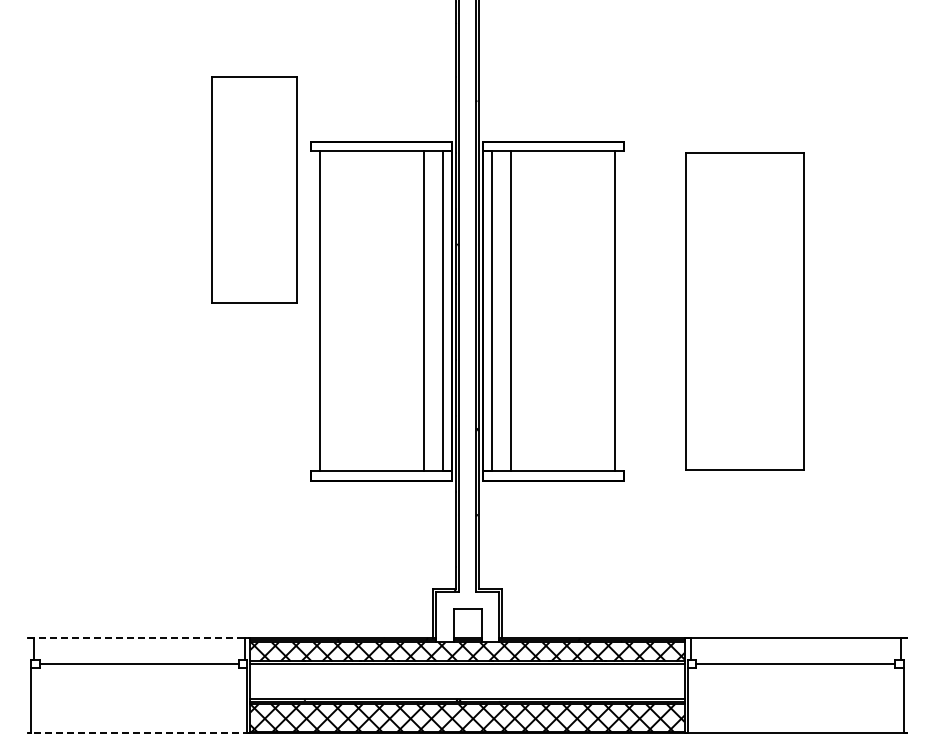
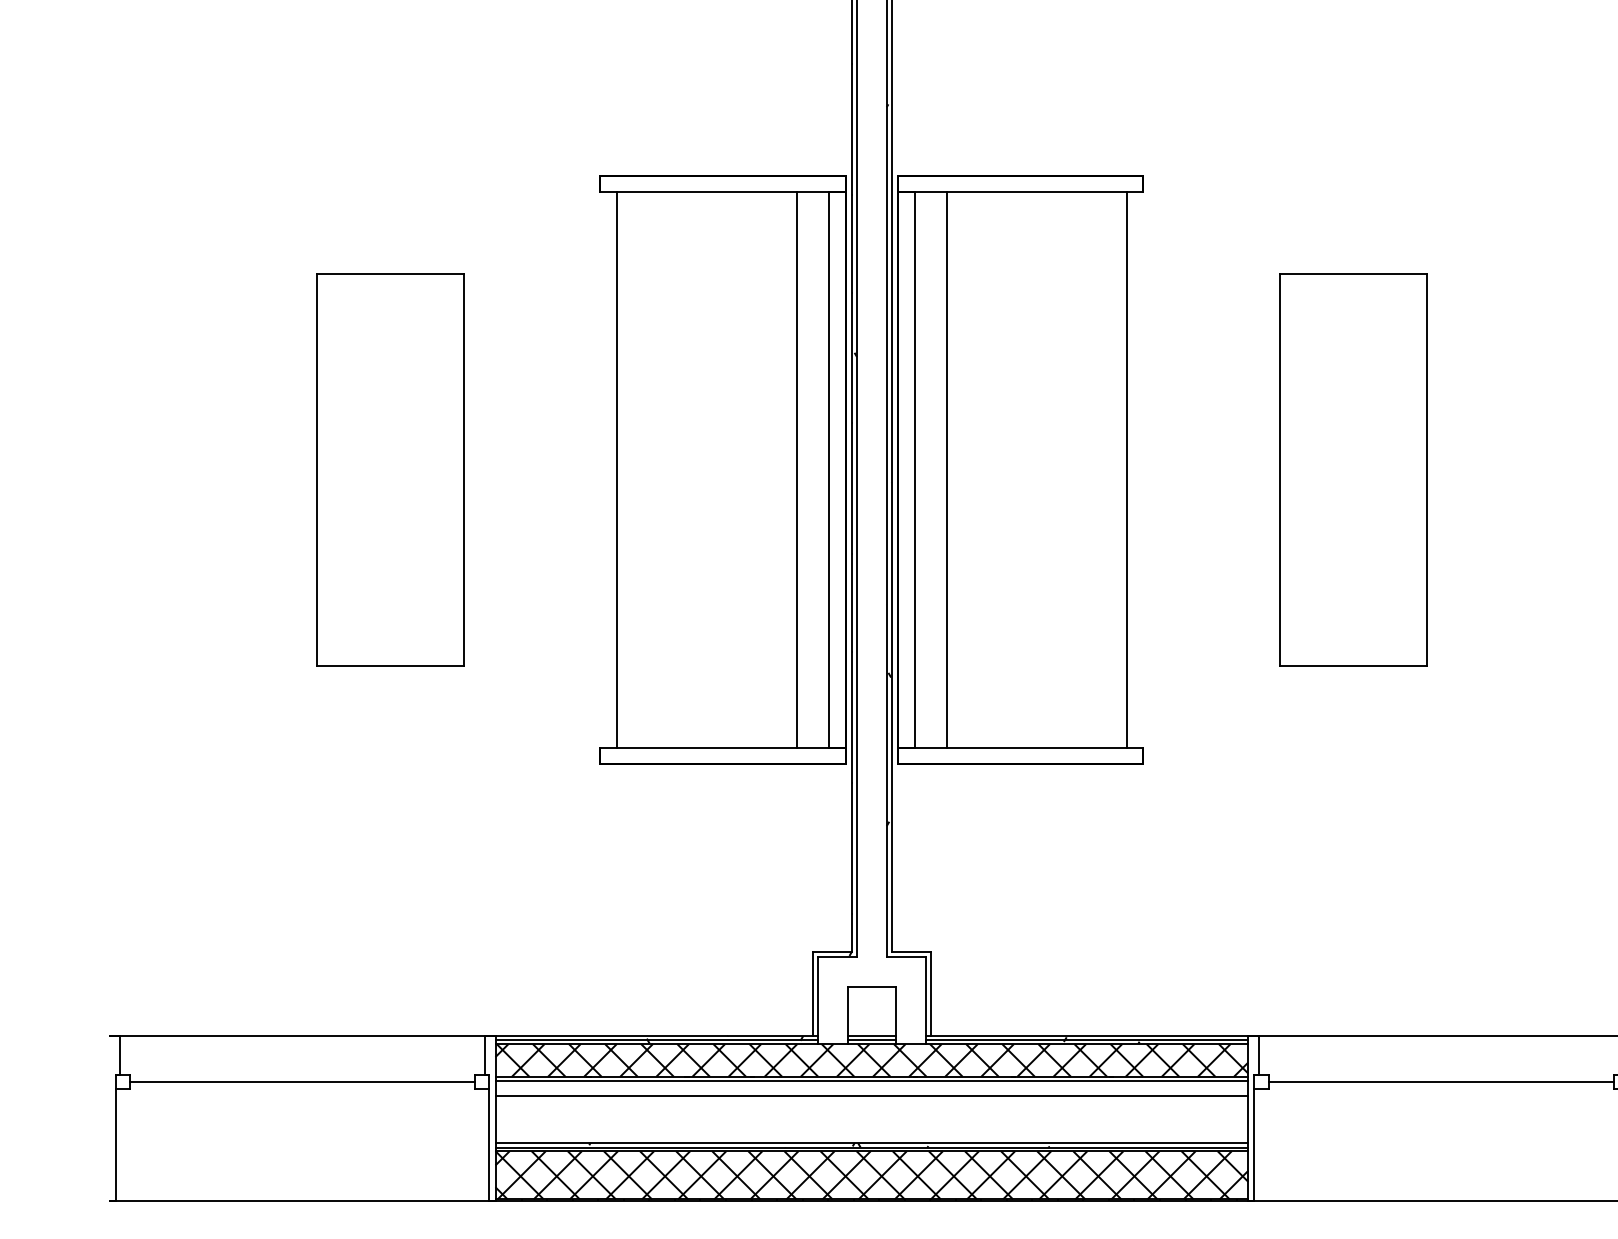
part: (254, 189) -> (389, 468), moved
part: (745, 310) -> (1353, 468), size x0.71
line: (139, 637) -> (303, 1035), dashed -> solid
line: (467, 672) -> (871, 1096), added
line: (138, 733) -> (301, 1201), dashed -> solid

